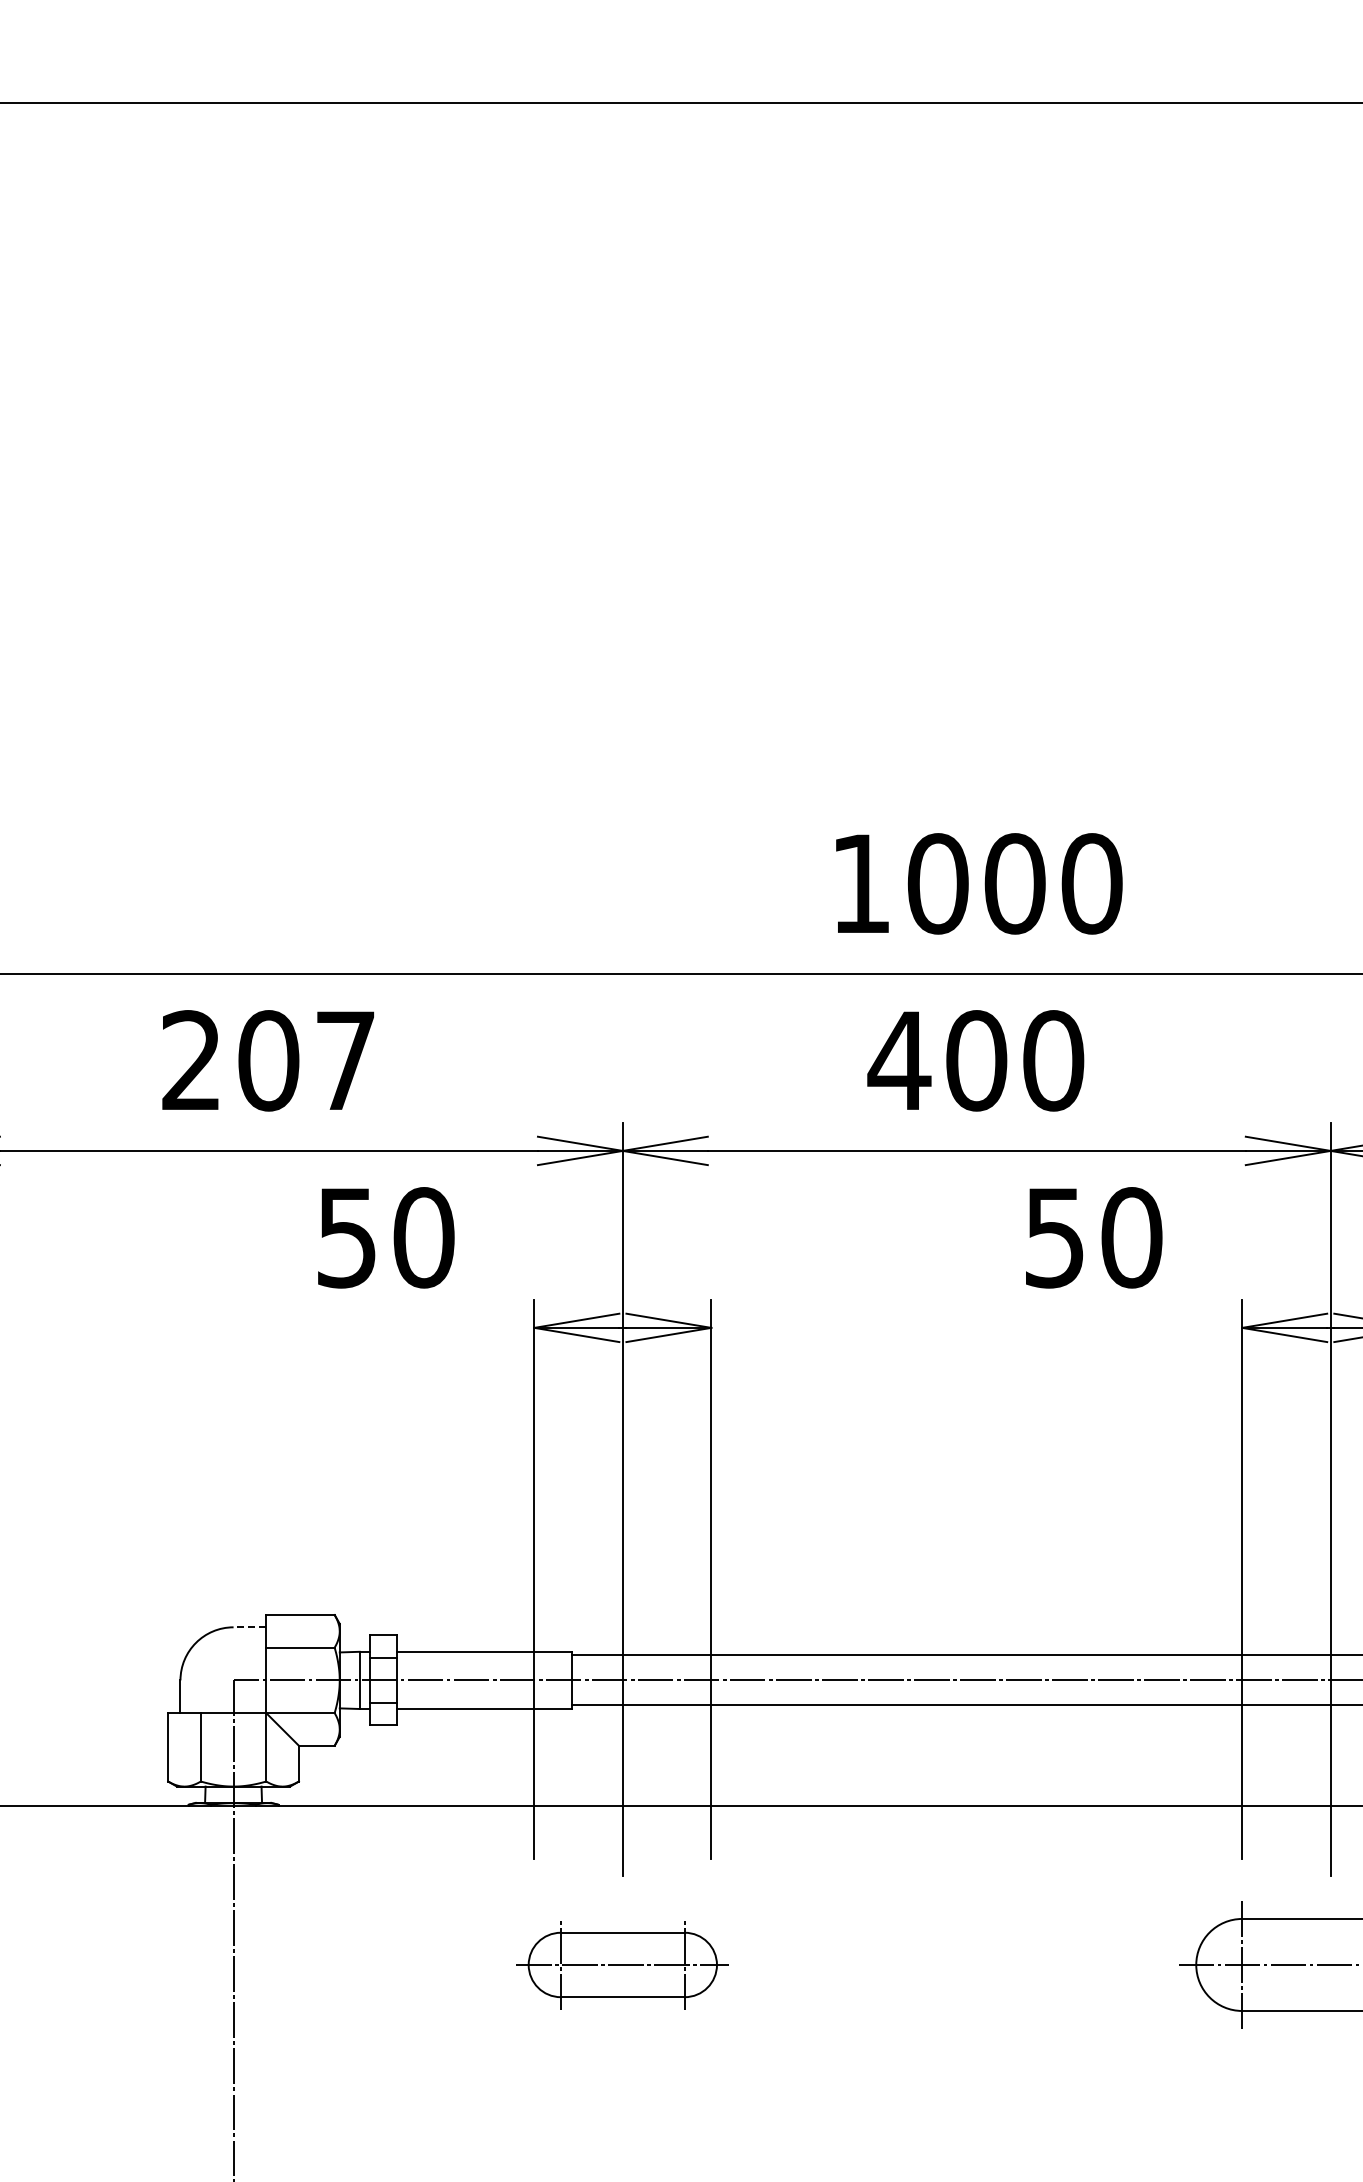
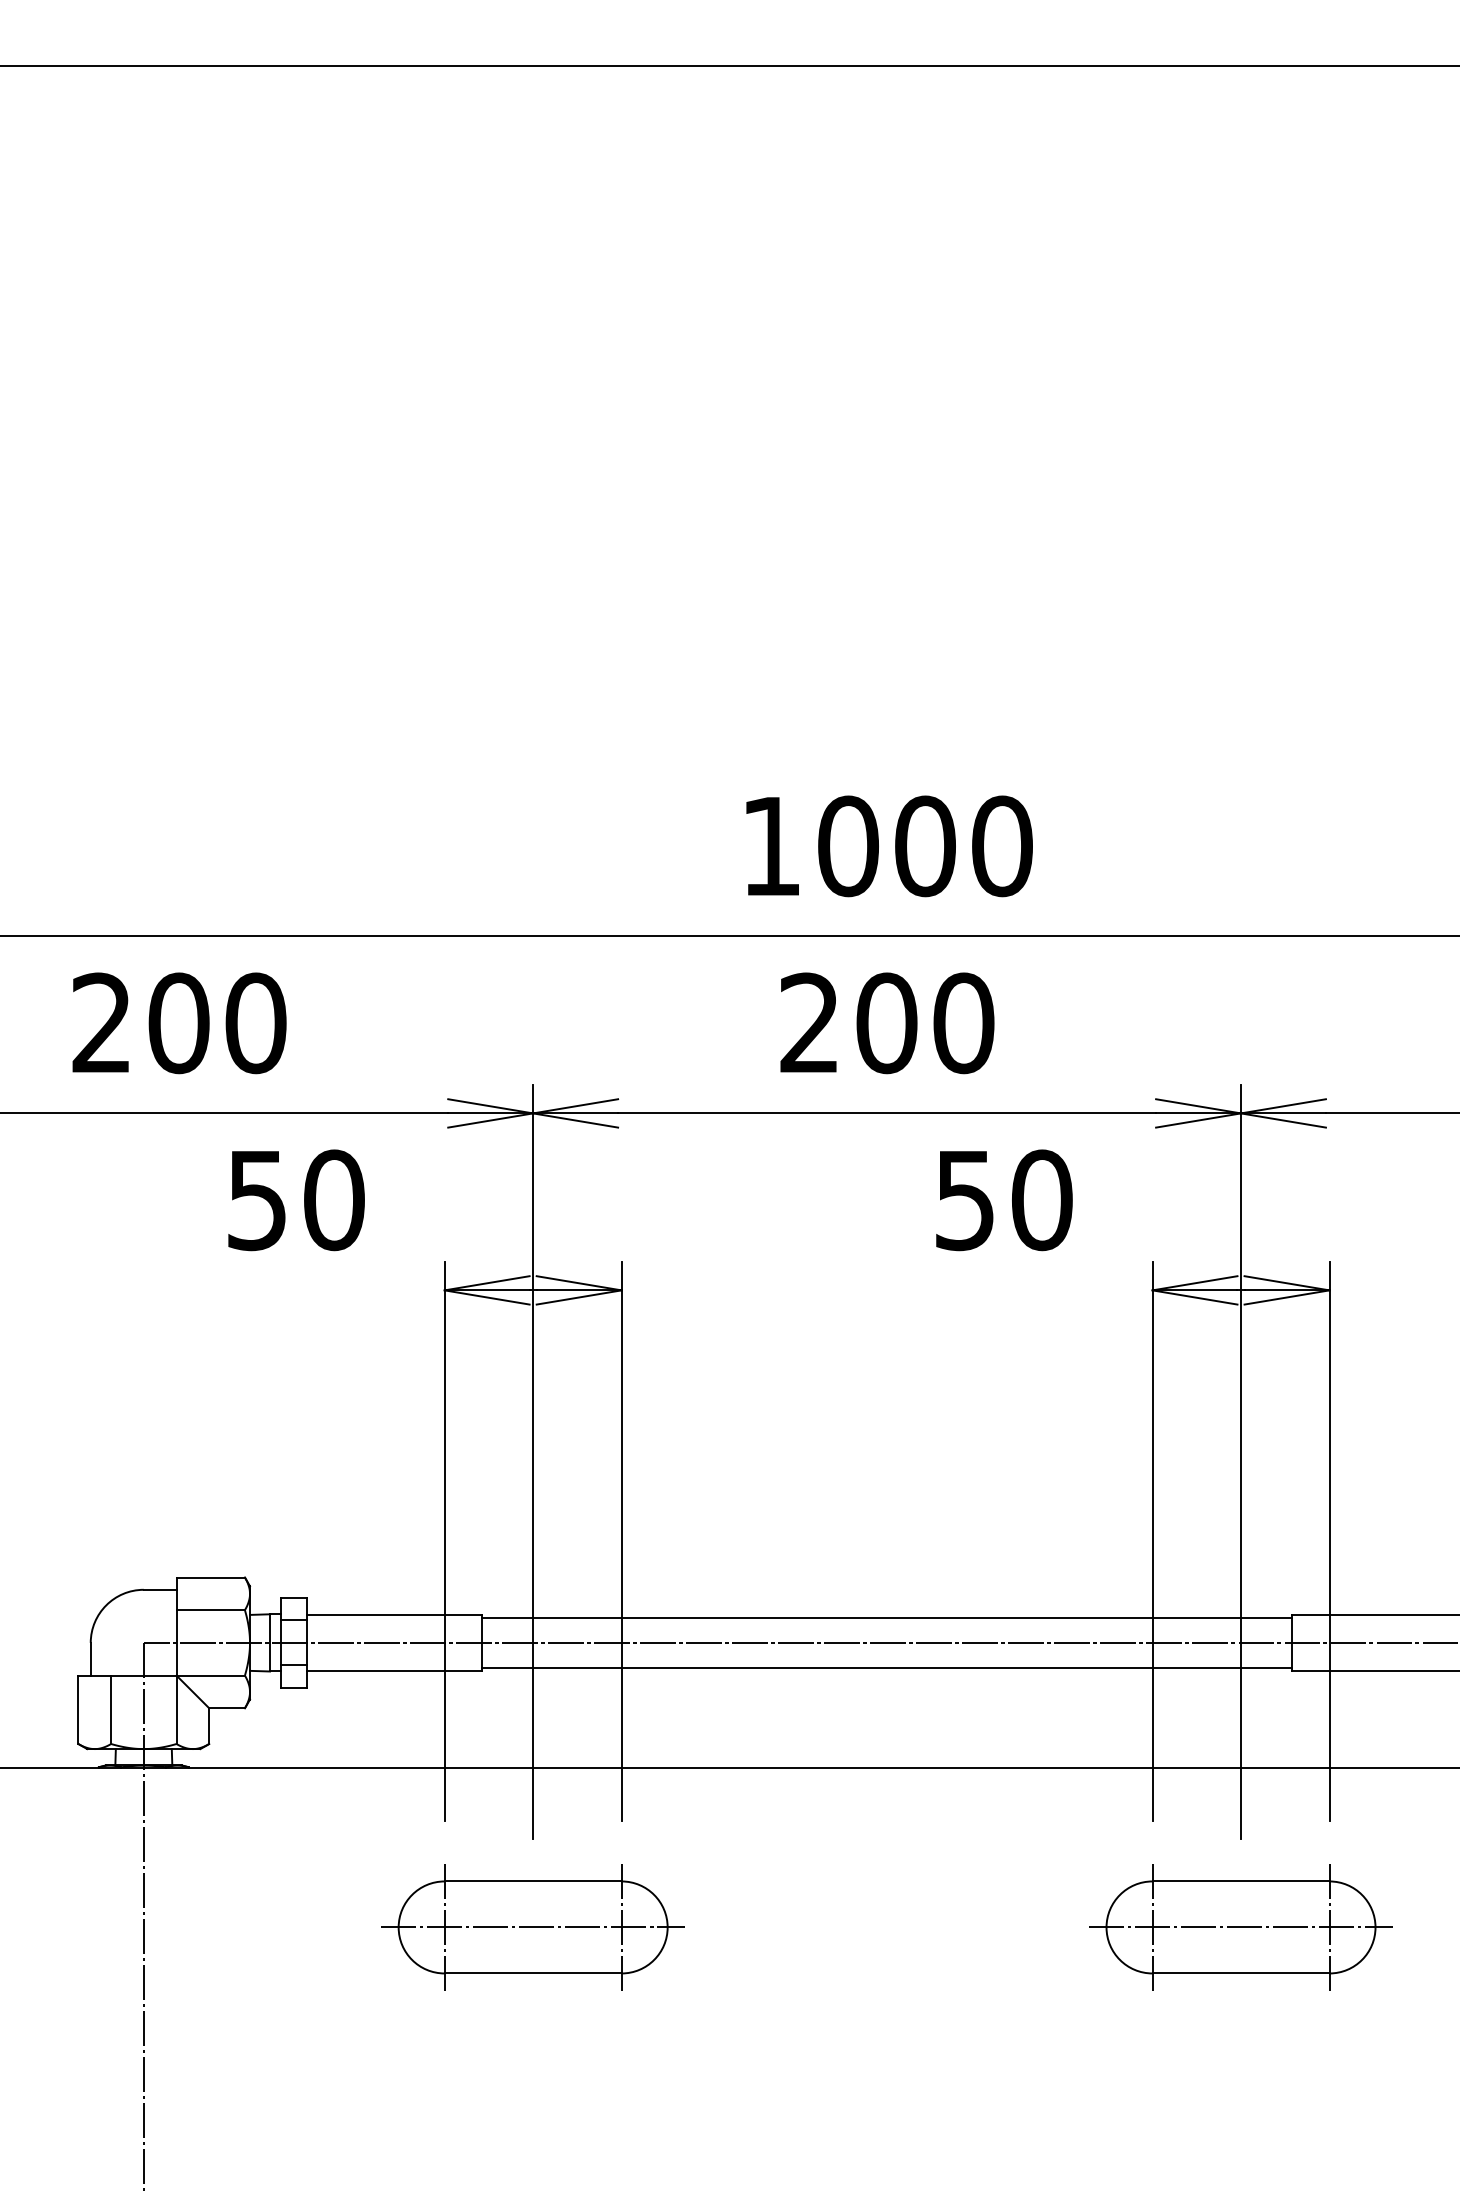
text: (899, 1060) -> (809, 1022), 400 -> 200
text: (345, 1061) -> (255, 1023), 207 -> 200
line: (249, 1627) -> (159, 1589), dashed -> solid
part: (622, 1965) -> (532, 1927), size x1.43

